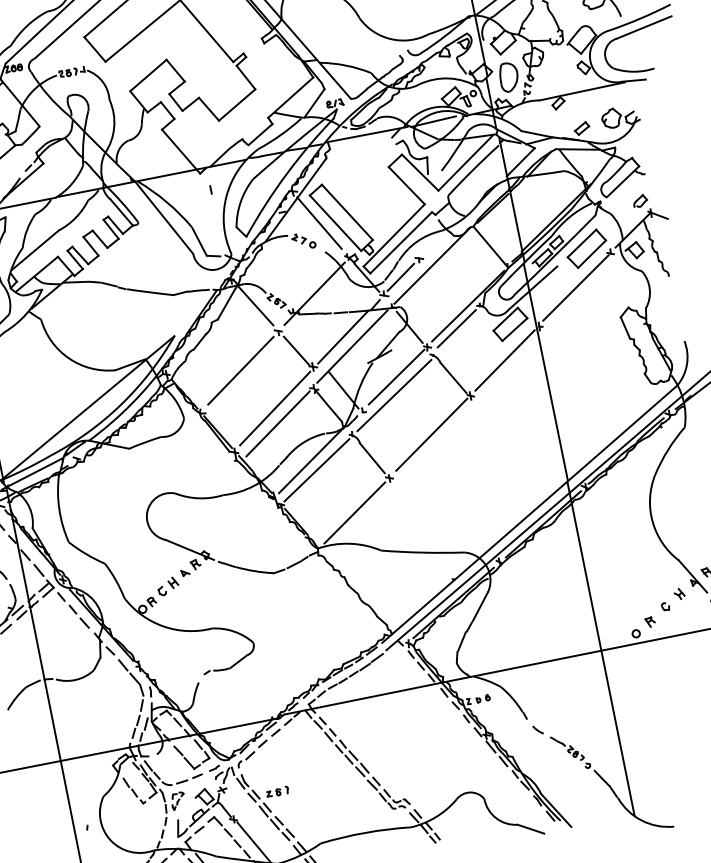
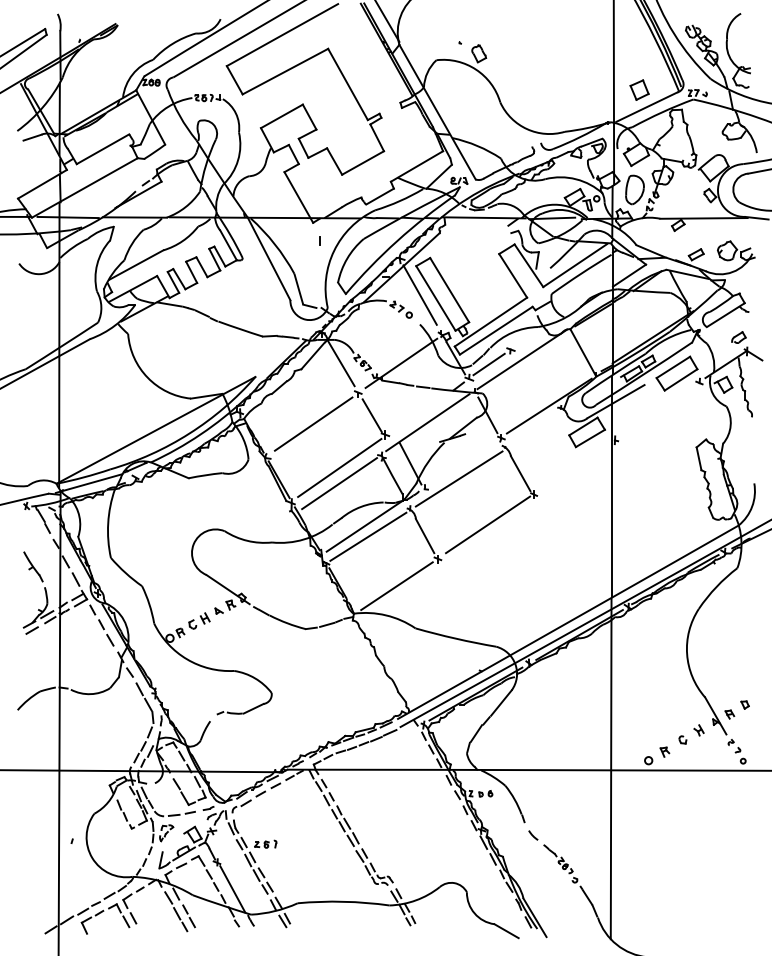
line: (575, 287) -> (658, 409), removed
line: (456, 328) -> (533, 425), removed
line: (343, 337) -> (420, 411), removed
line: (504, 360) -> (574, 466), removed
line: (396, 377) -> (464, 461), removed

